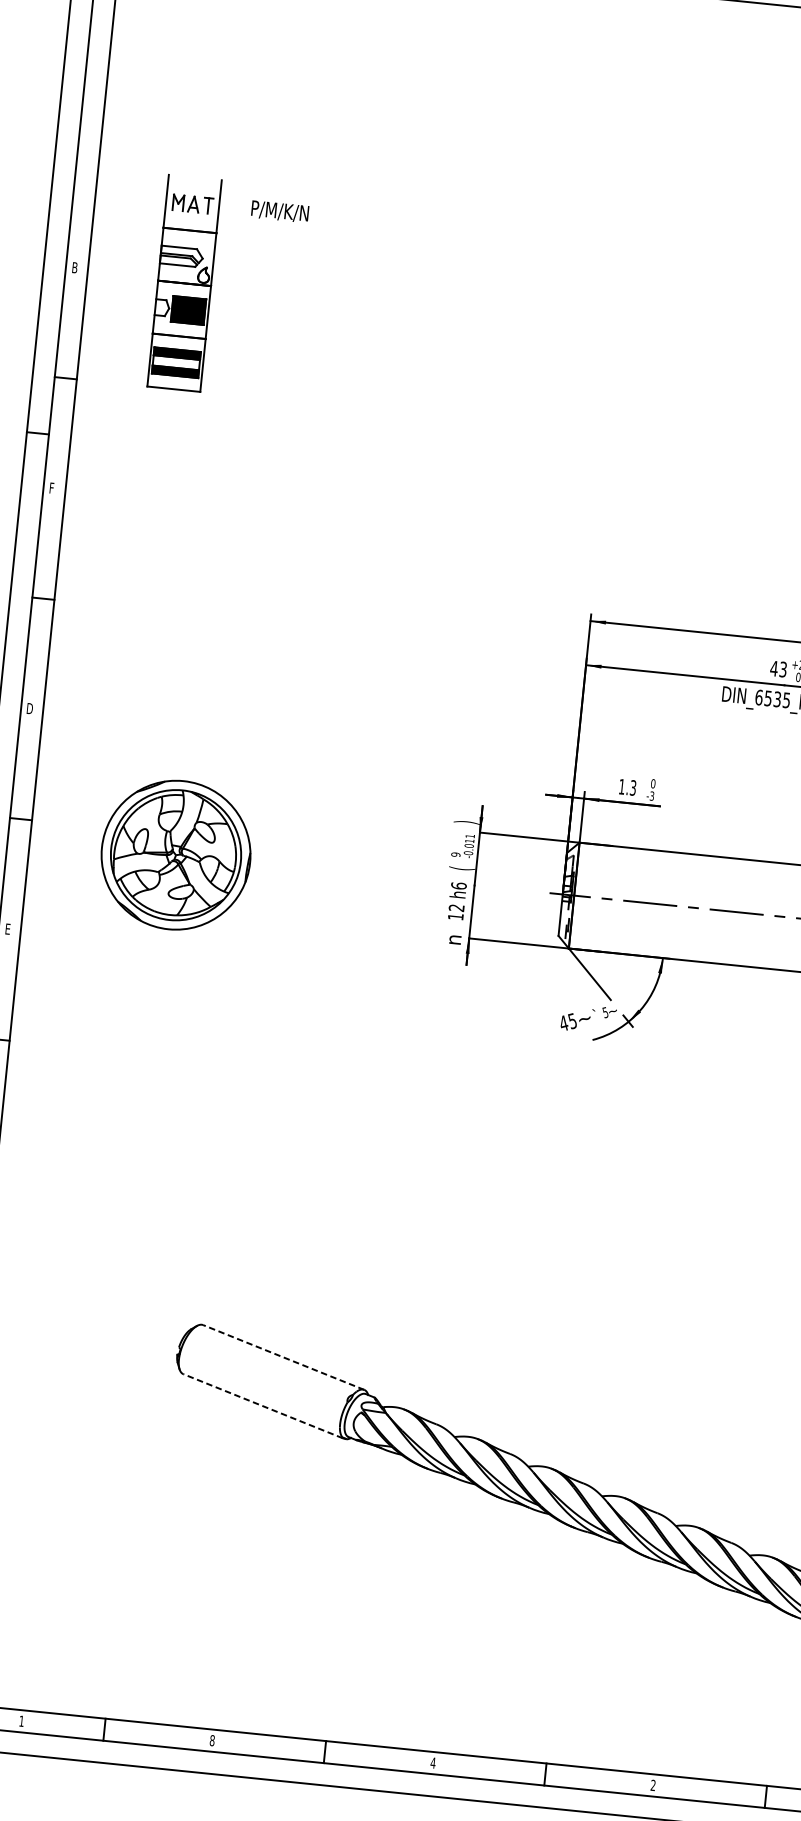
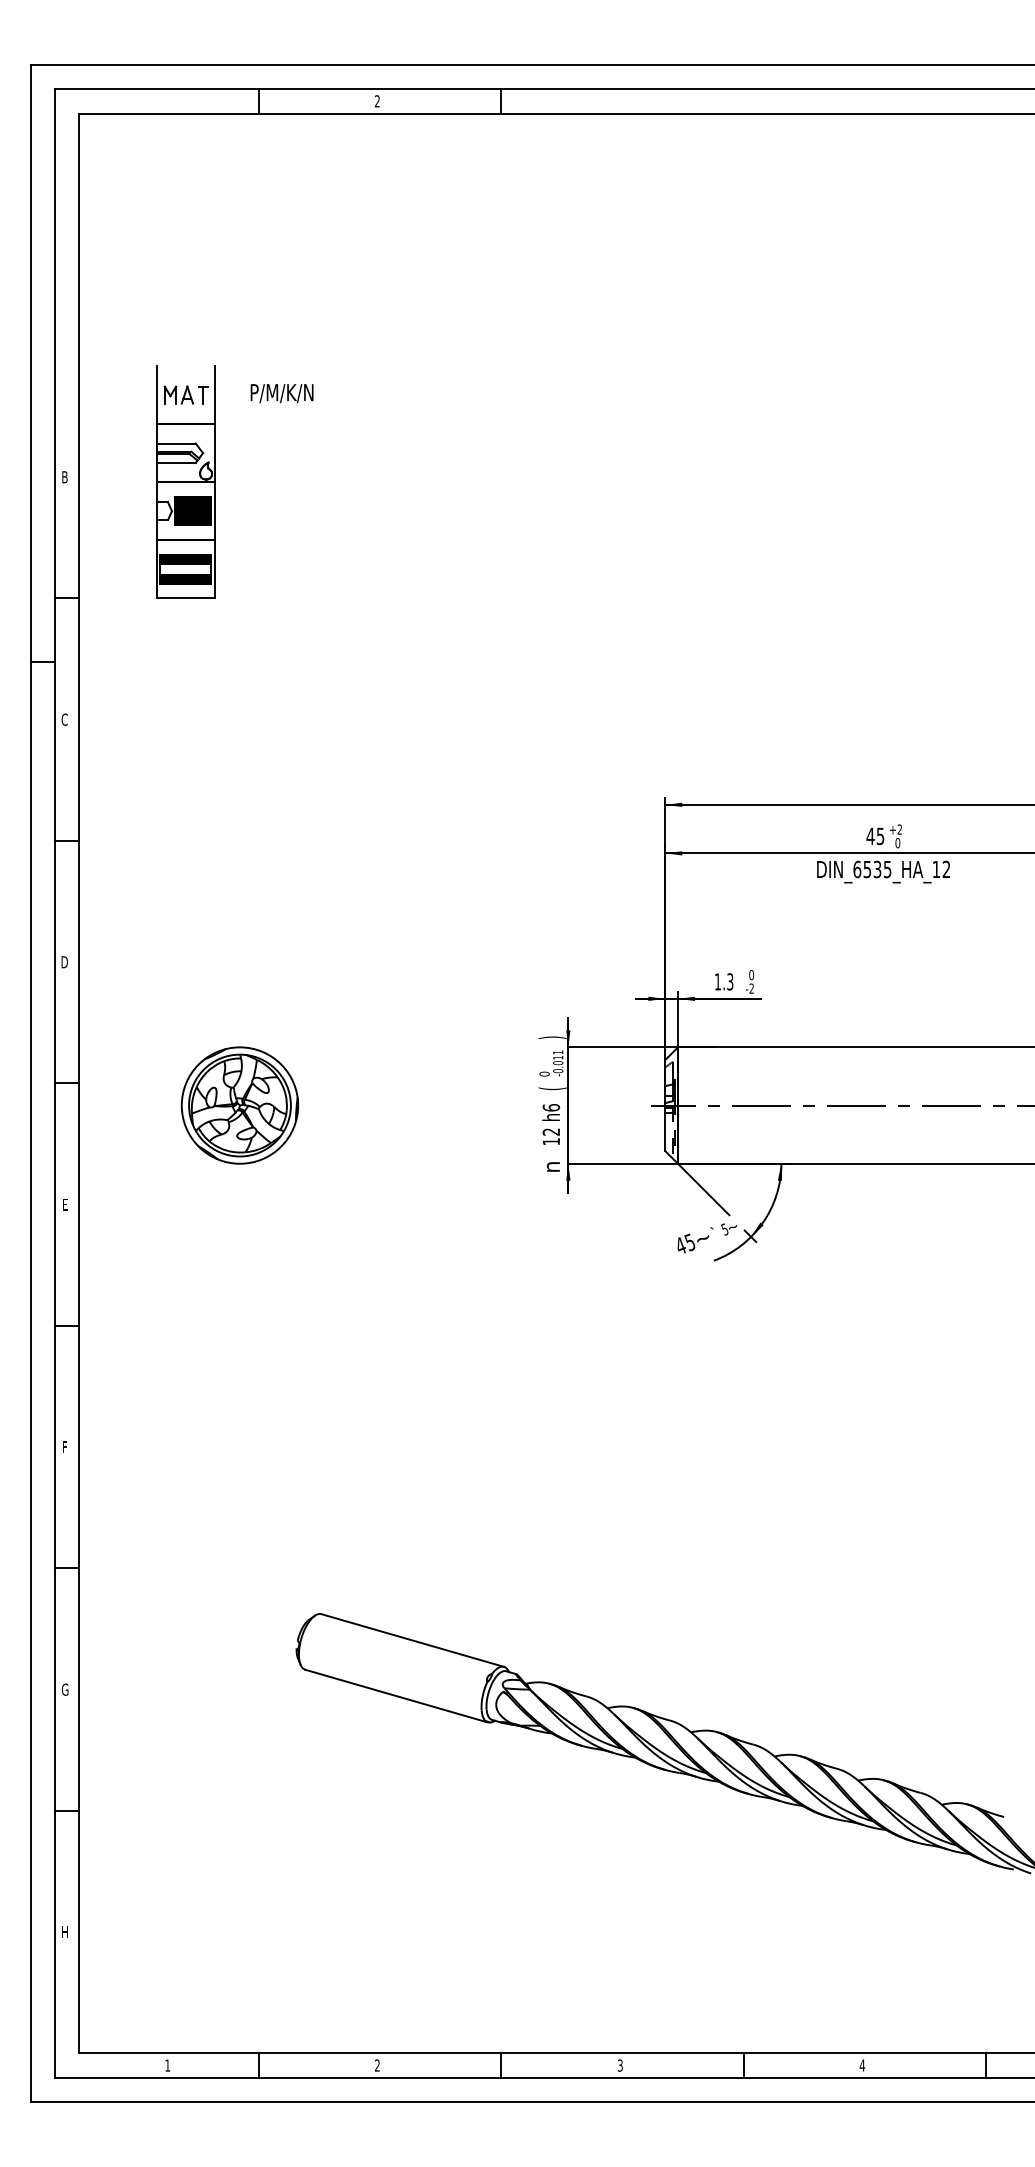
text: (52, 487) -> (64, 719), F -> C
text: (783, 668) -> (880, 835), 43 -> 45
text: (651, 795) -> (751, 988), -3 -> -2
part: (175, 855) -> (239, 1105), size x0.71
text: (455, 855) -> (544, 1074), 9 -> 0
line: (283, 1357) -> (412, 1640), dashed -> solid
line: (262, 1405) -> (395, 1695), dashed -> solid
text: (211, 1740) -> (376, 2065), 8 -> 2
text: (433, 1763) -> (620, 2065), 4 -> 3
text: (653, 1785) -> (862, 2065), 2 -> 4

